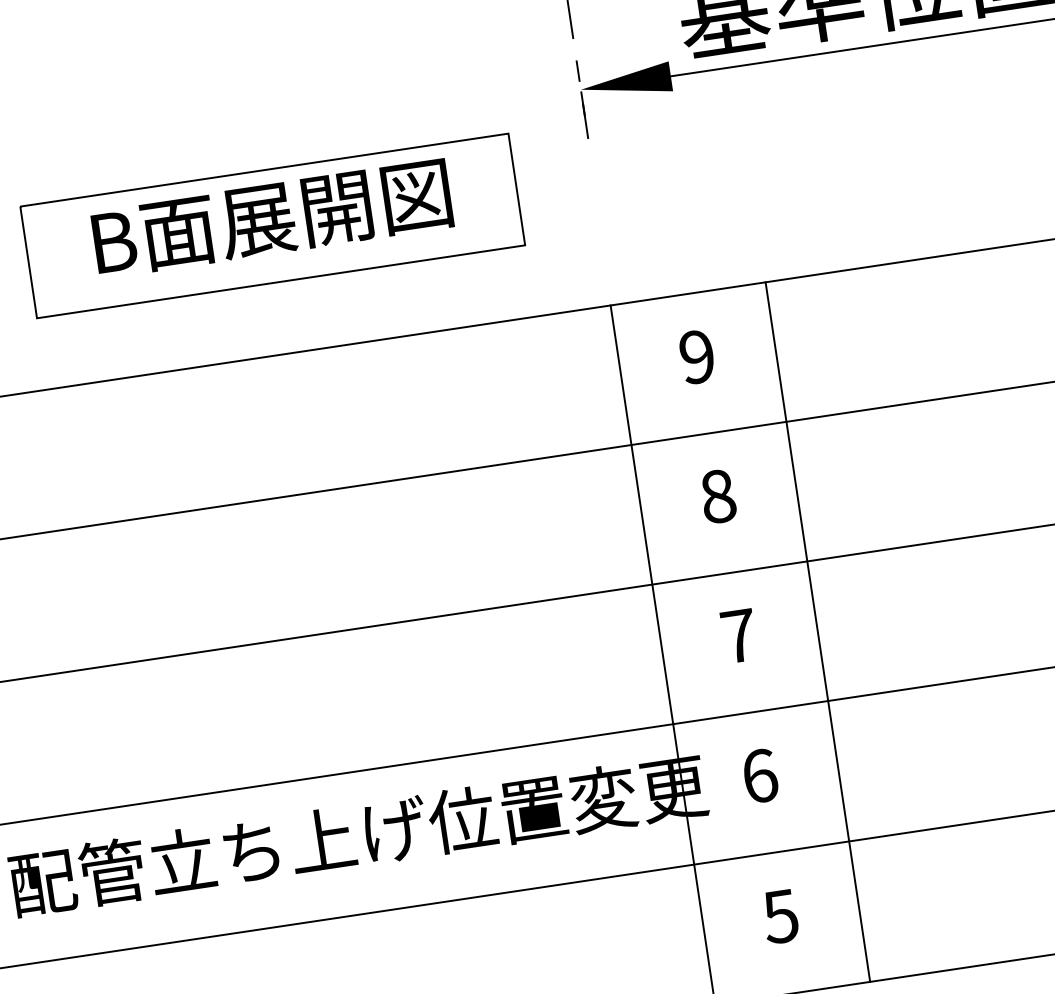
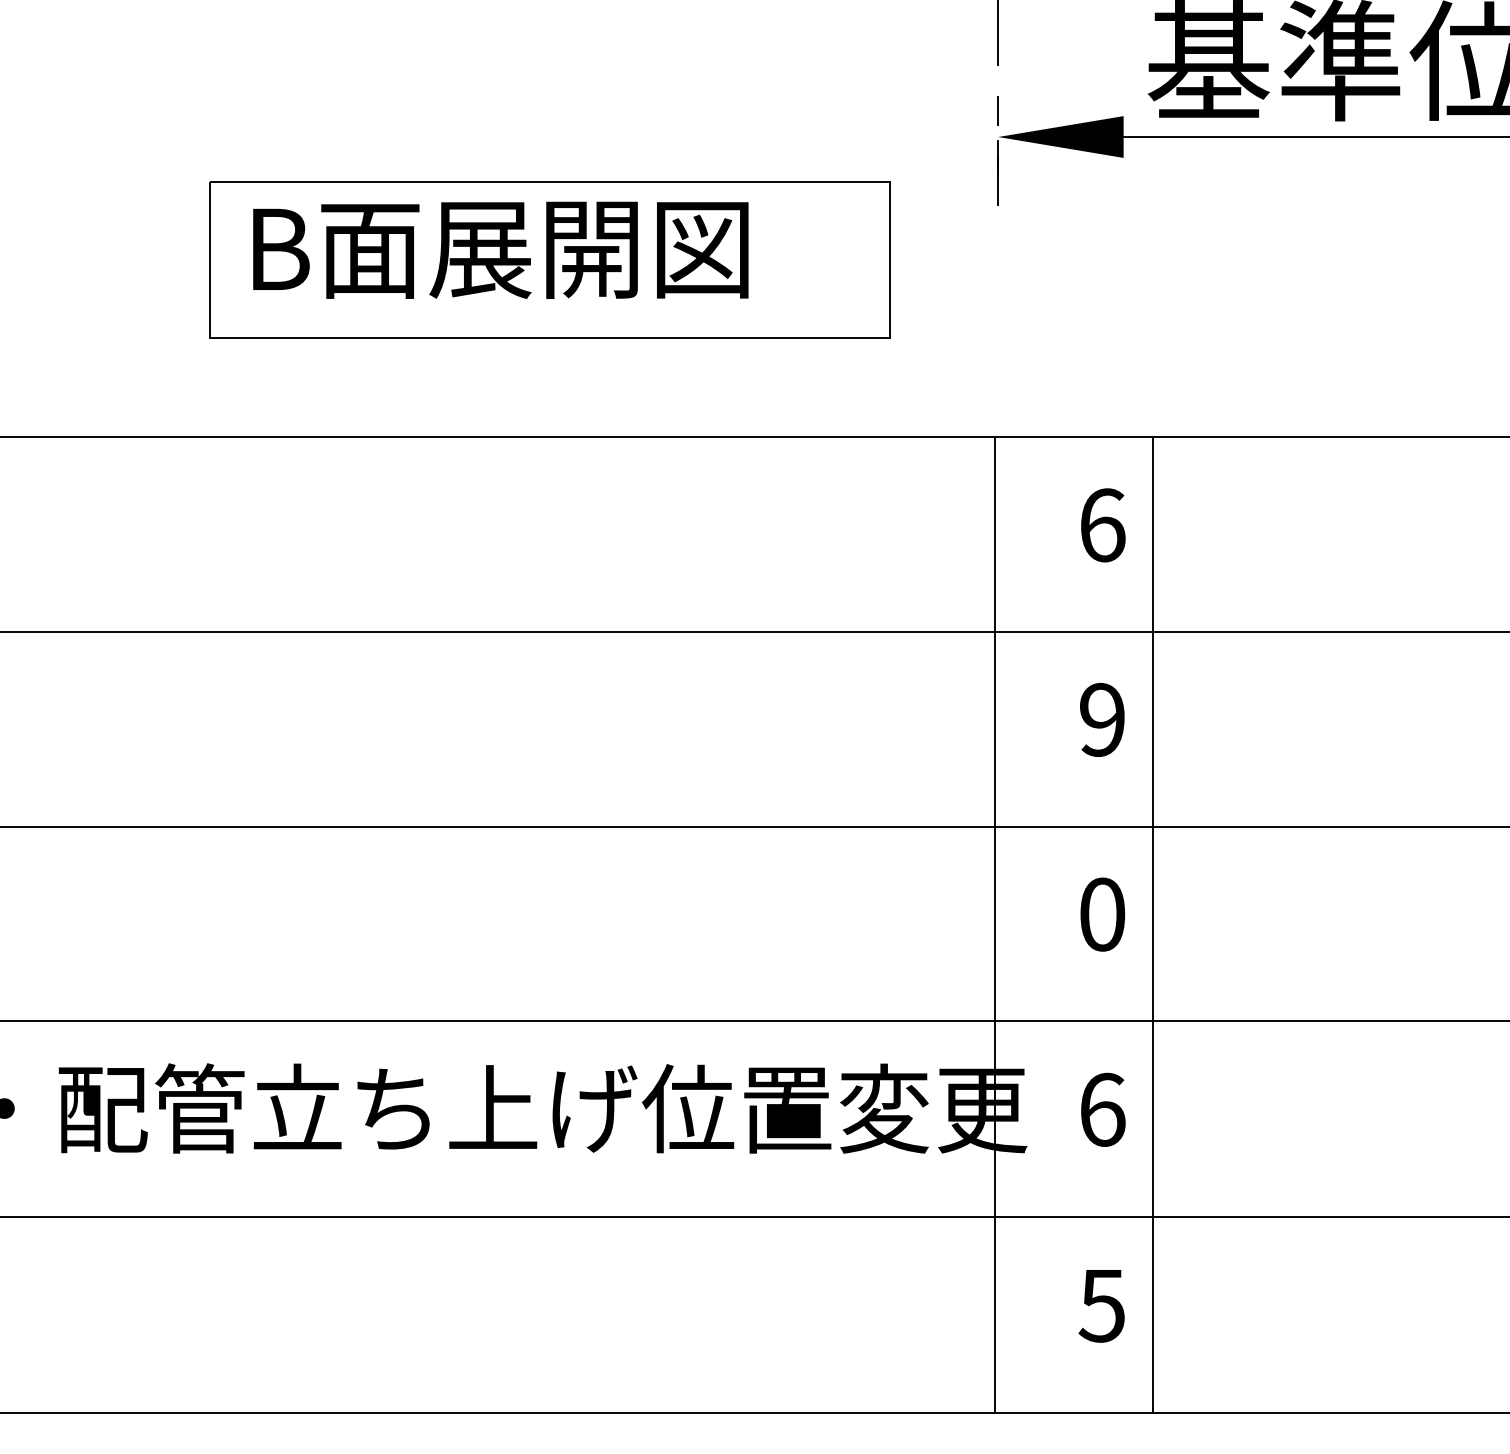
text: (271, 218) -> (500, 249), moved
text: (697, 357) -> (1102, 525), 9 -> 6
text: (718, 496) -> (1102, 719), 8 -> 9
line: (817, 632) -> (1152, 925), moved
text: (739, 636) -> (1102, 914), 7 -> 0

